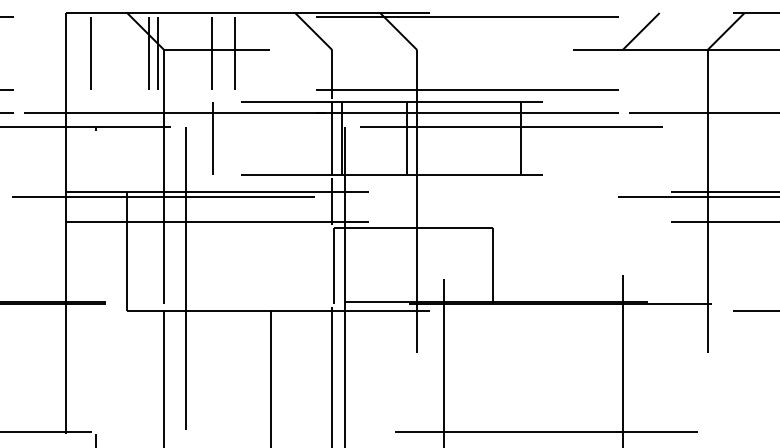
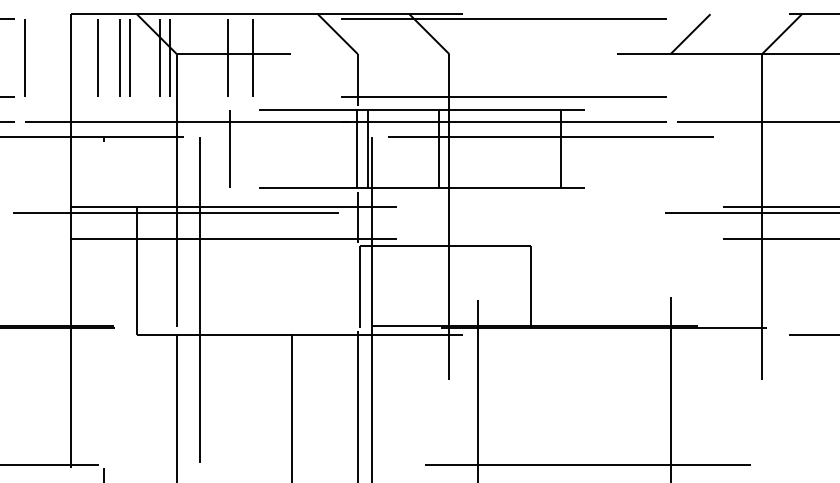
line: (22, 53) -> (24, 57), added
line: (111, 53) -> (120, 57), added
line: (120, 53) -> (129, 57), added

